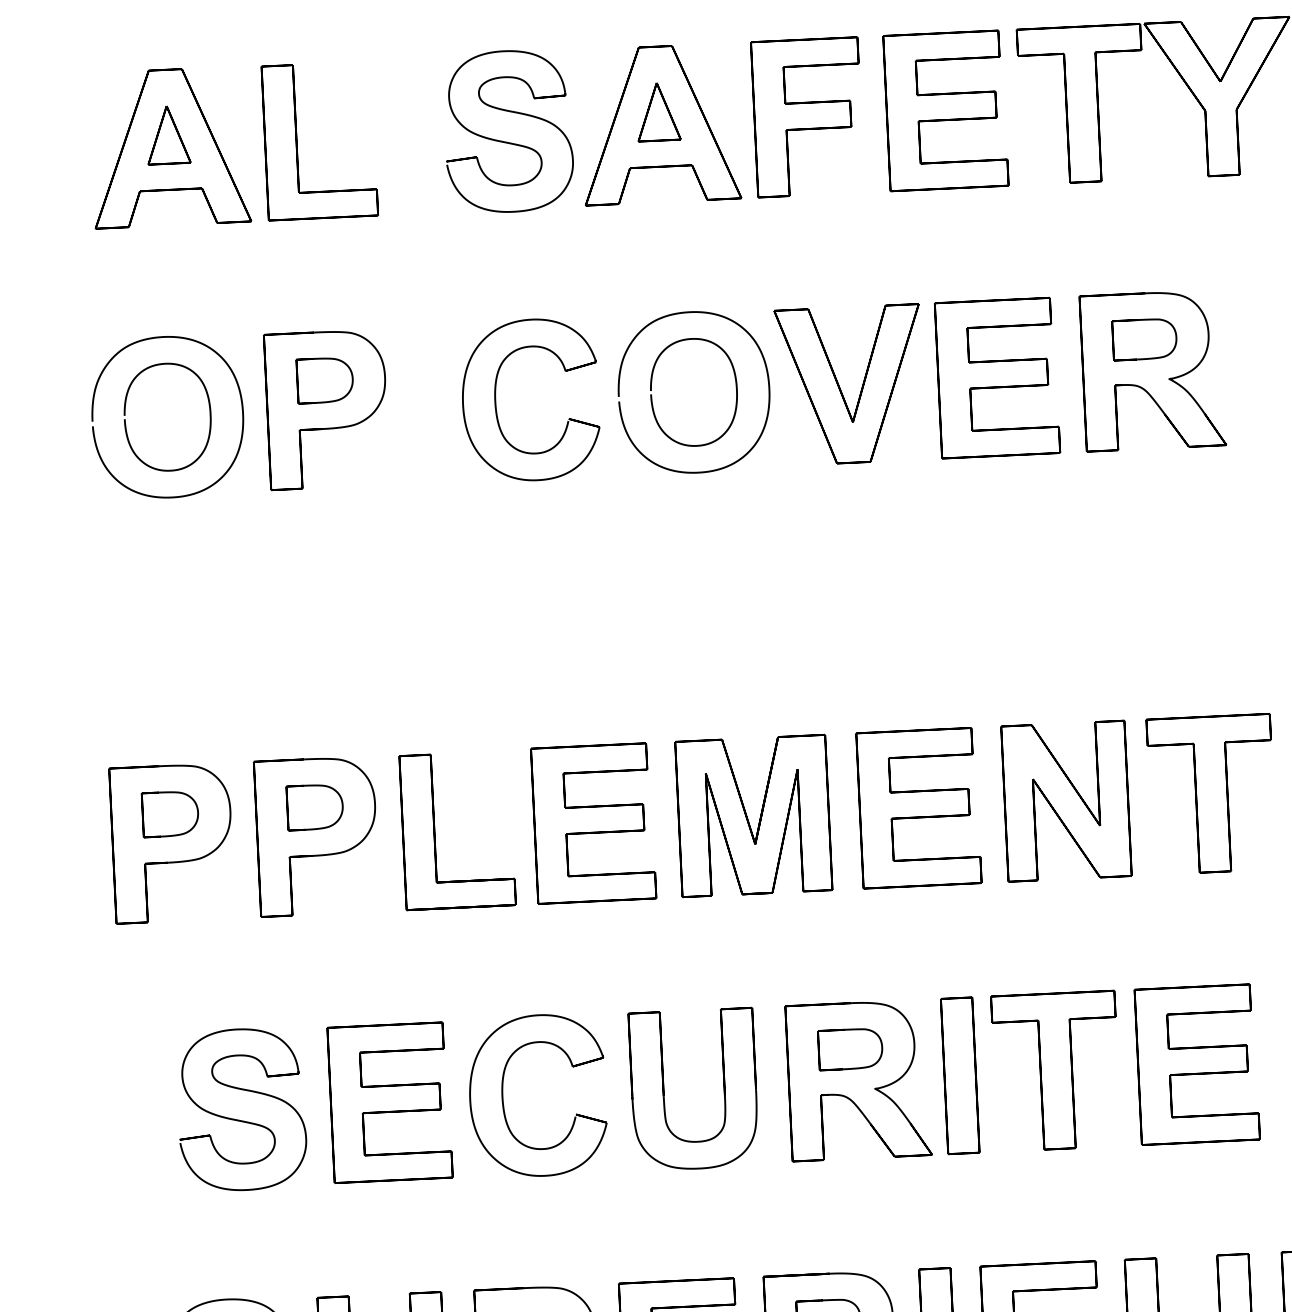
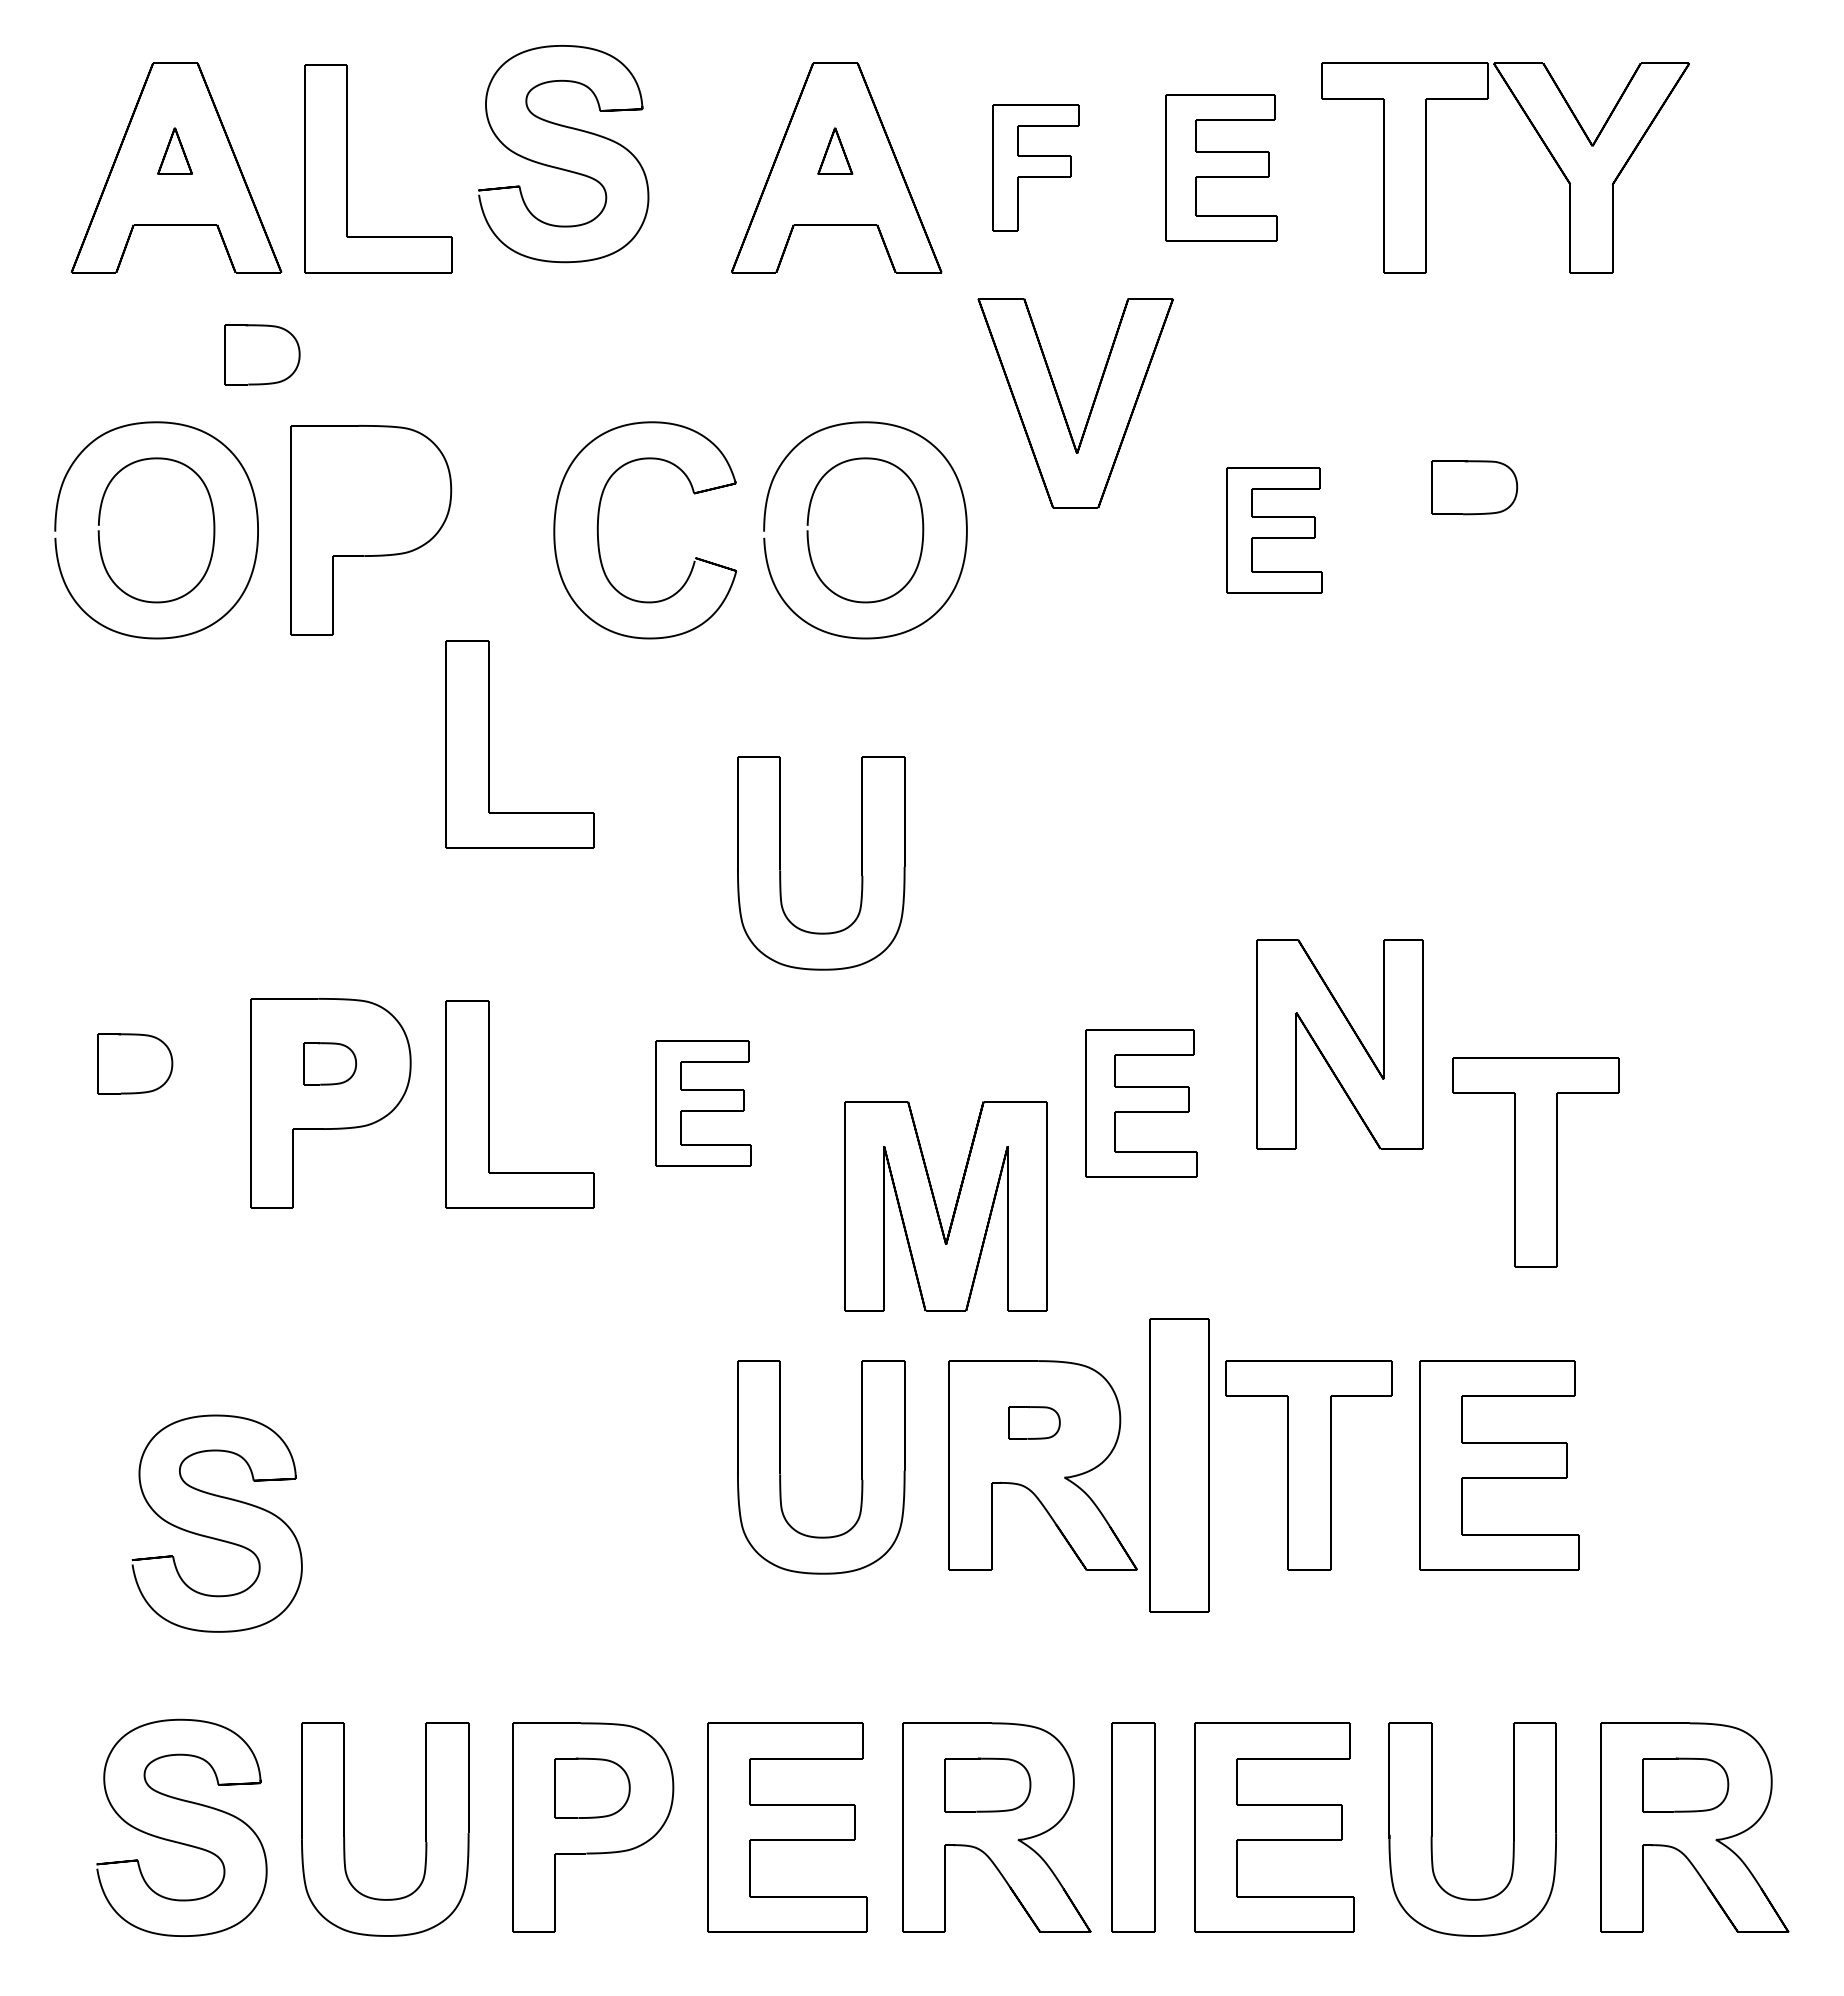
part: (945, 110) -> (1221, 167), size x0.7
part: (658, 112) -> (835, 151), size x0.6
part: (807, 117) -> (1035, 167), size x0.6
part: (167, 135) -> (174, 151), size x0.6
part: (506, 141) -> (560, 167), moved
part: (1152, 370) -> (1483, 530), removed
part: (997, 378) -> (1274, 530), size x0.6
part: (325, 380) -> (262, 354), moved
part: (840, 387) -> (1062, 406), moved
part: (422, 564) -> (489, 744), added
part: (702, 639) -> (861, 863), added
part: (1211, 794) -> (1535, 1162), moved
part: (1066, 801) -> (1339, 1044), moved
part: (315, 806) -> (330, 1063), size x0.7
part: (919, 808) -> (1141, 1103), size x0.7
part: (747, 817) -> (937, 1207), moved
part: (593, 823) -> (703, 1103), size x0.6
part: (172, 843) -> (135, 1103), removed
part: (850, 1048) -> (1034, 1422), size x0.6
part: (959, 1075) -> (1179, 1465), size x1.4
part: (503, 1097) -> (564, 1465), removed
part: (389, 1102) -> (411, 1465), removed
part: (240, 1120) -> (214, 1537), moved

